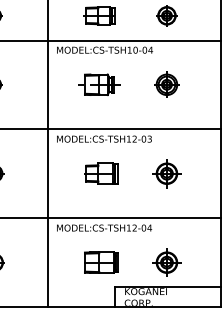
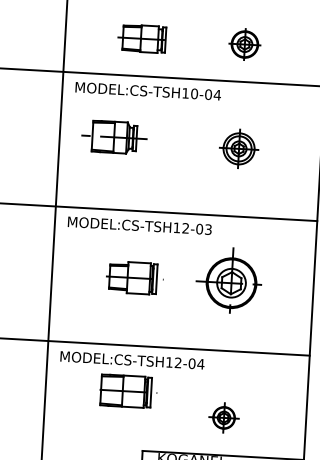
part: (99, 84) -> (114, 136), moved
part: (166, 173) -> (230, 283), size x1.6
part: (101, 262) -> (126, 391), moved
part: (166, 262) -> (223, 417), size x0.7

